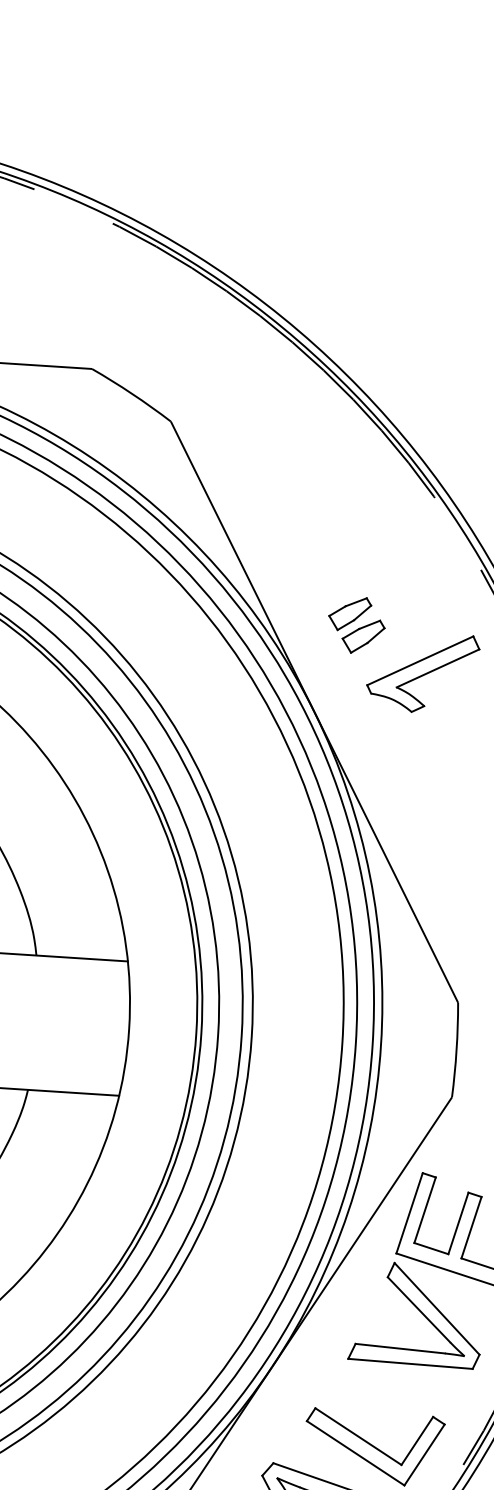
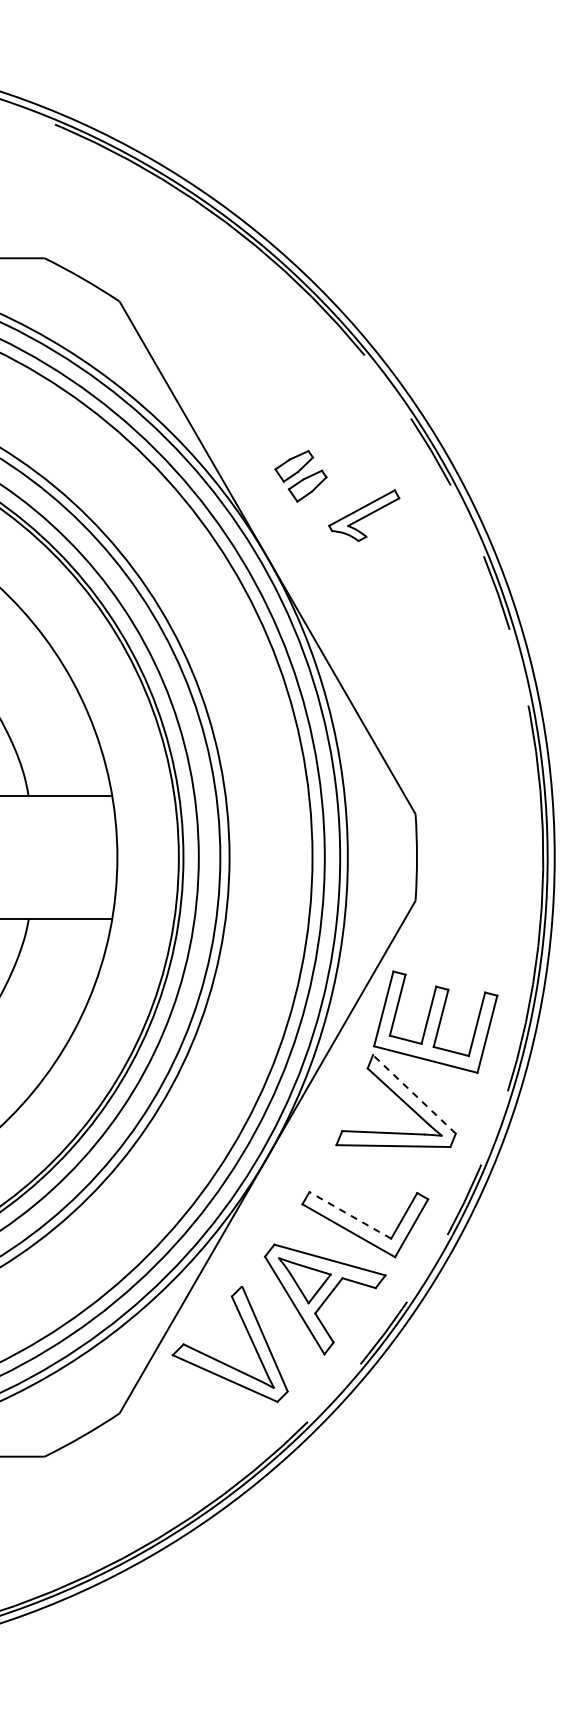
part: (423, 672) -> (364, 515), size x0.7
line: (437, 1309) -> (414, 1094), solid -> dashed
line: (357, 1436) -> (349, 1215), solid -> dashed

